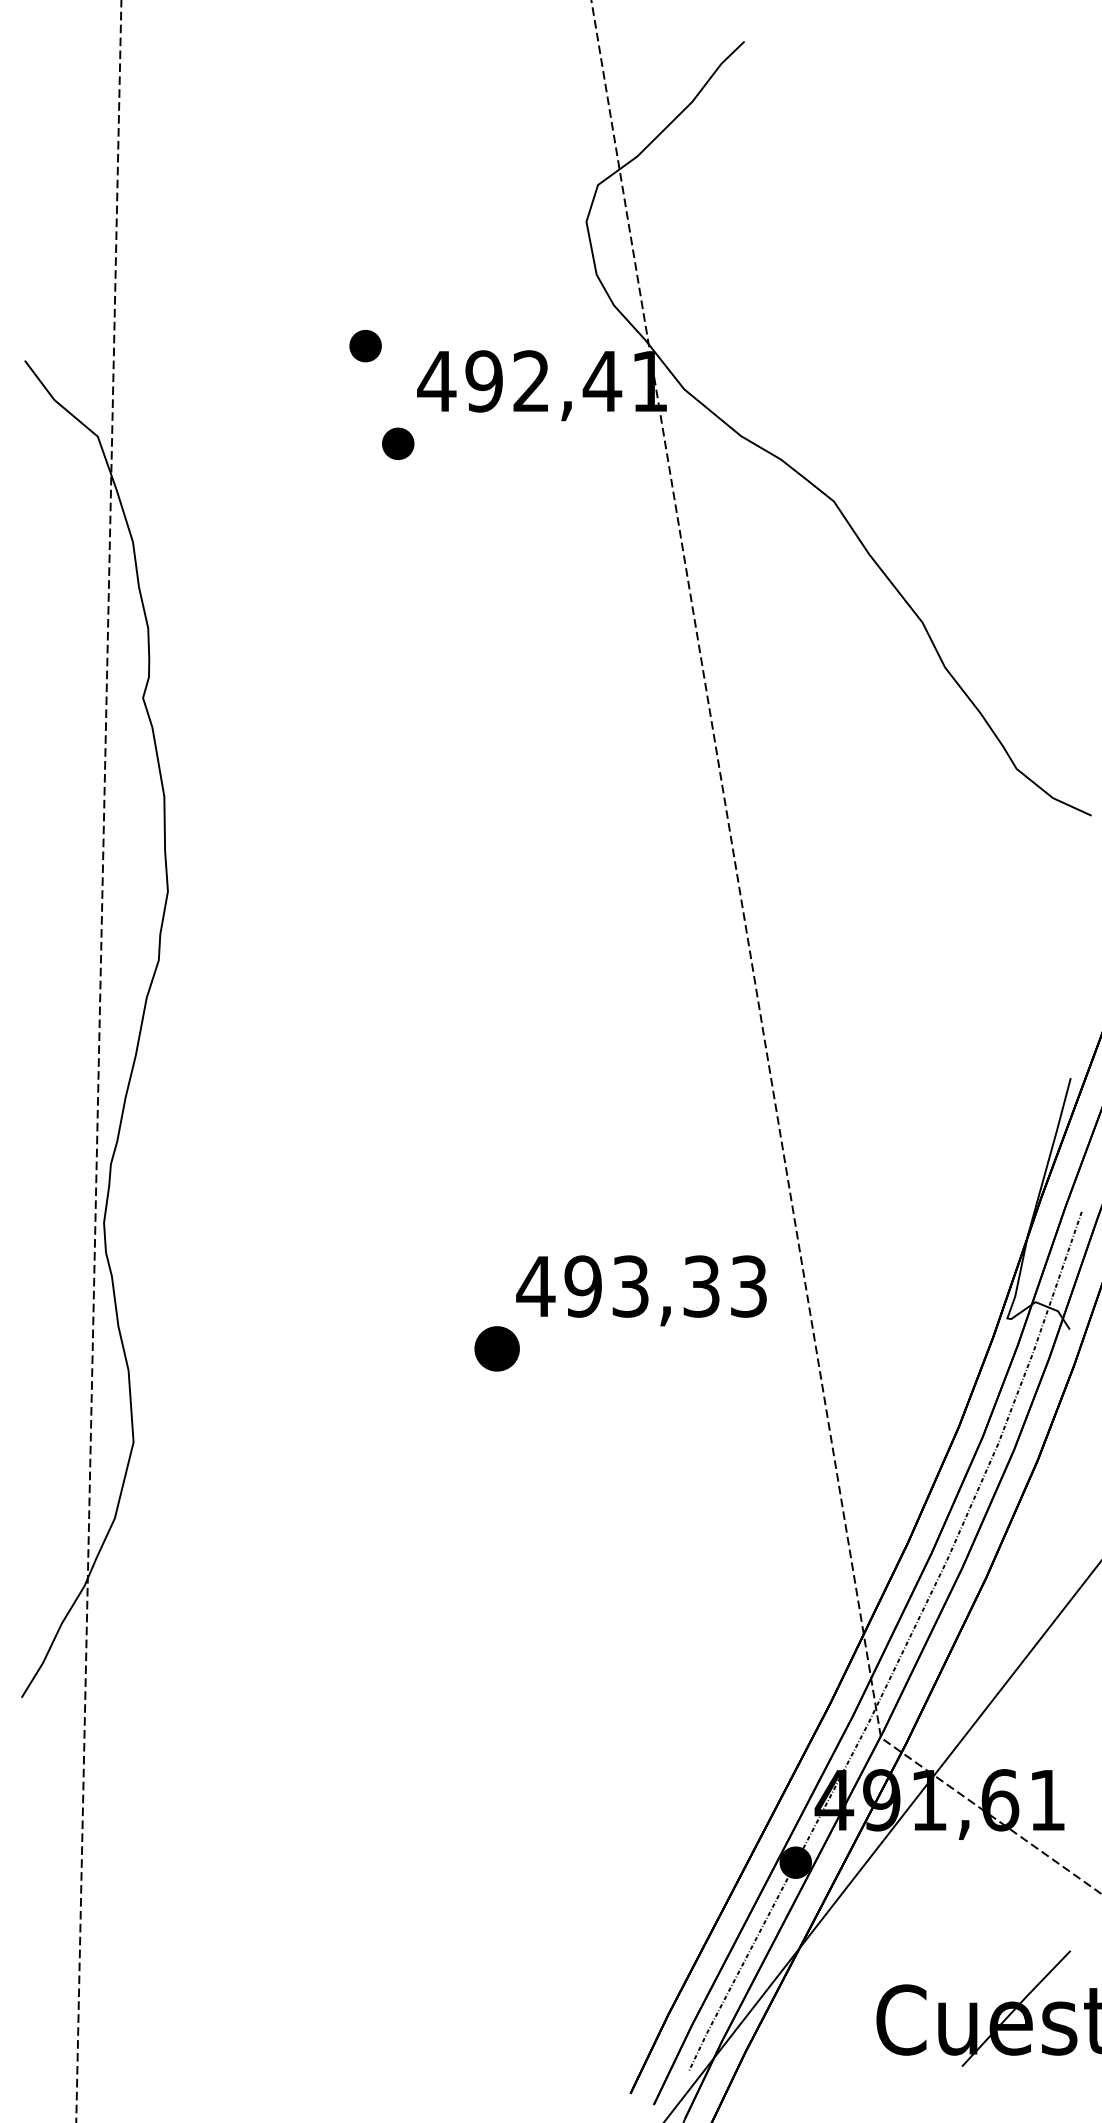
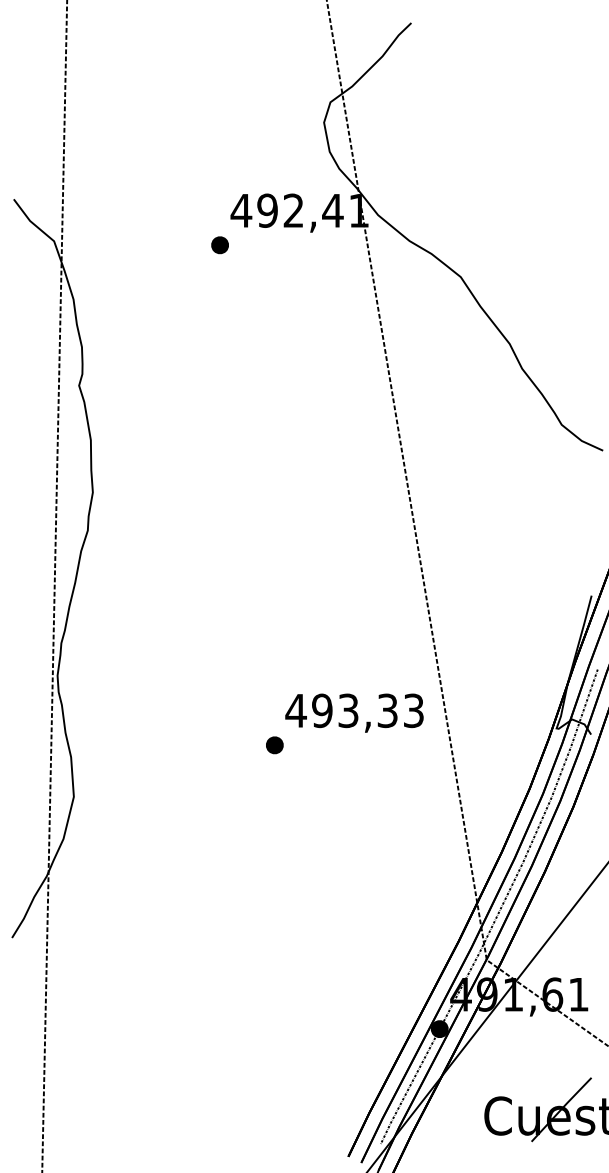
part: (364, 346) -> (201, 191), removed
part: (496, 1349) -> (274, 745), size x0.71

